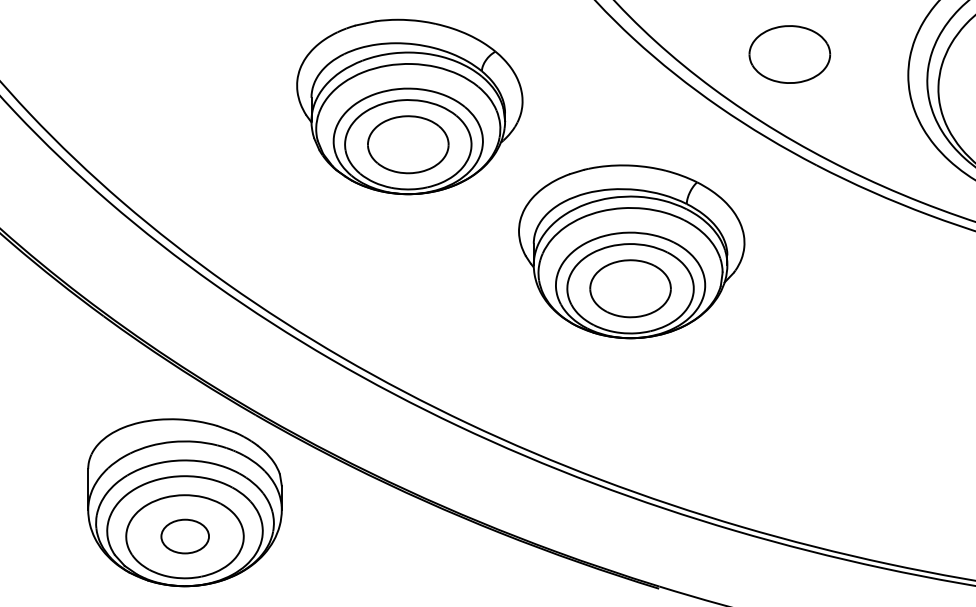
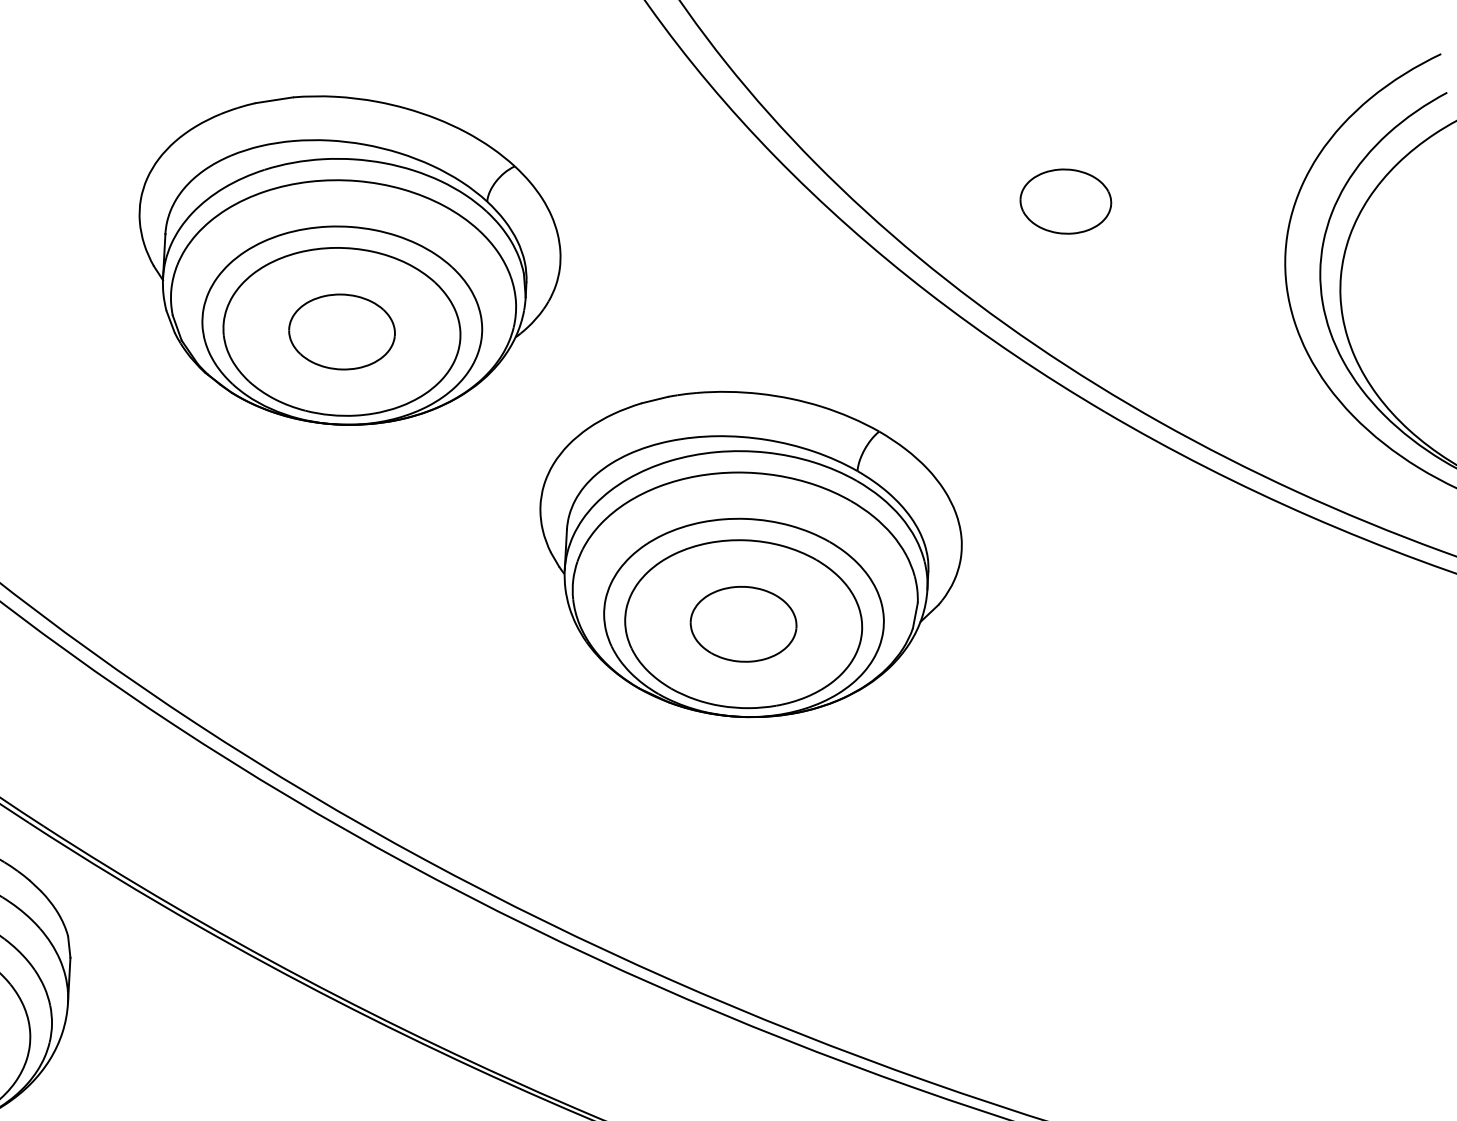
part: (789, 54) -> (1065, 201), size x0.6
part: (408, 144) -> (342, 331), size x0.7
part: (630, 288) -> (743, 623), size x0.7

